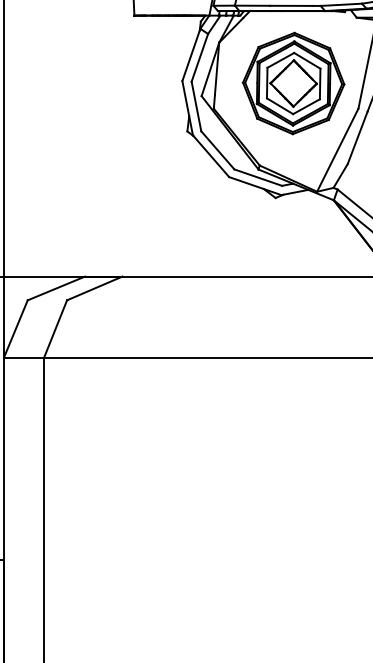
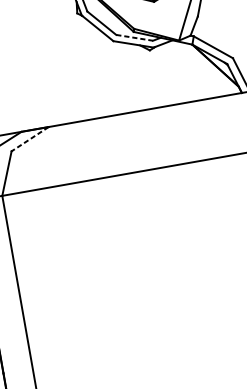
line: (258, 177) -> (134, 37), solid -> dashed
line: (94, 288) -> (29, 139), solid -> dashed

